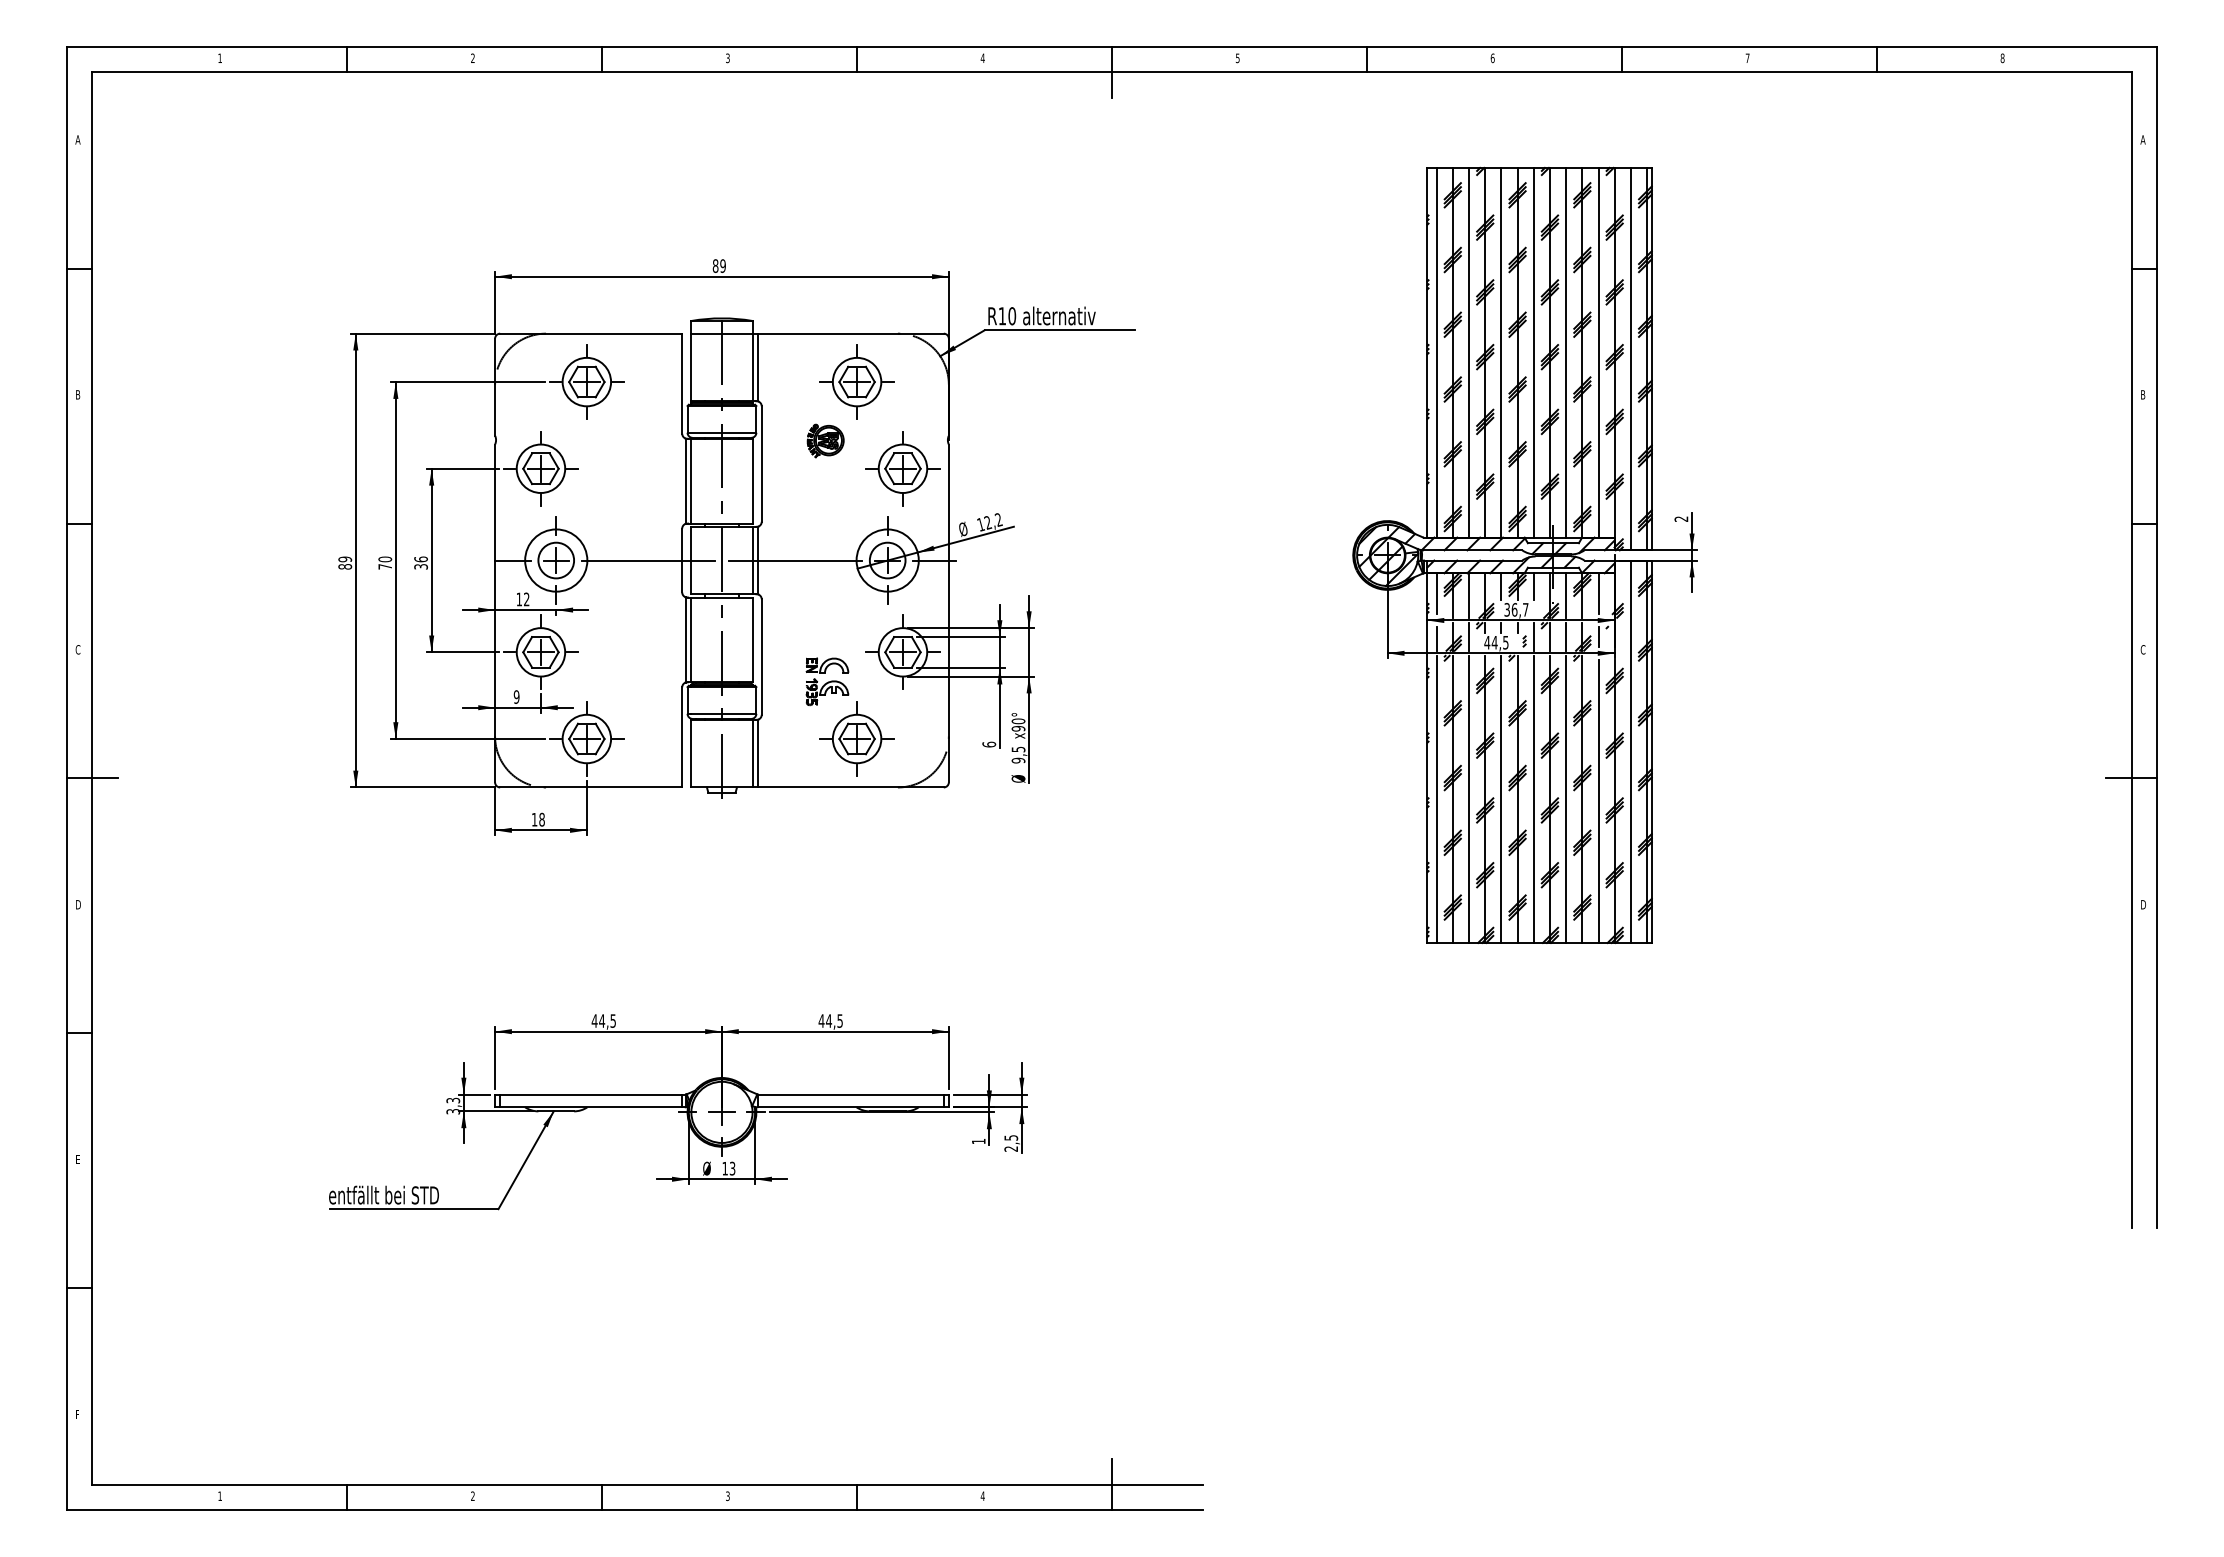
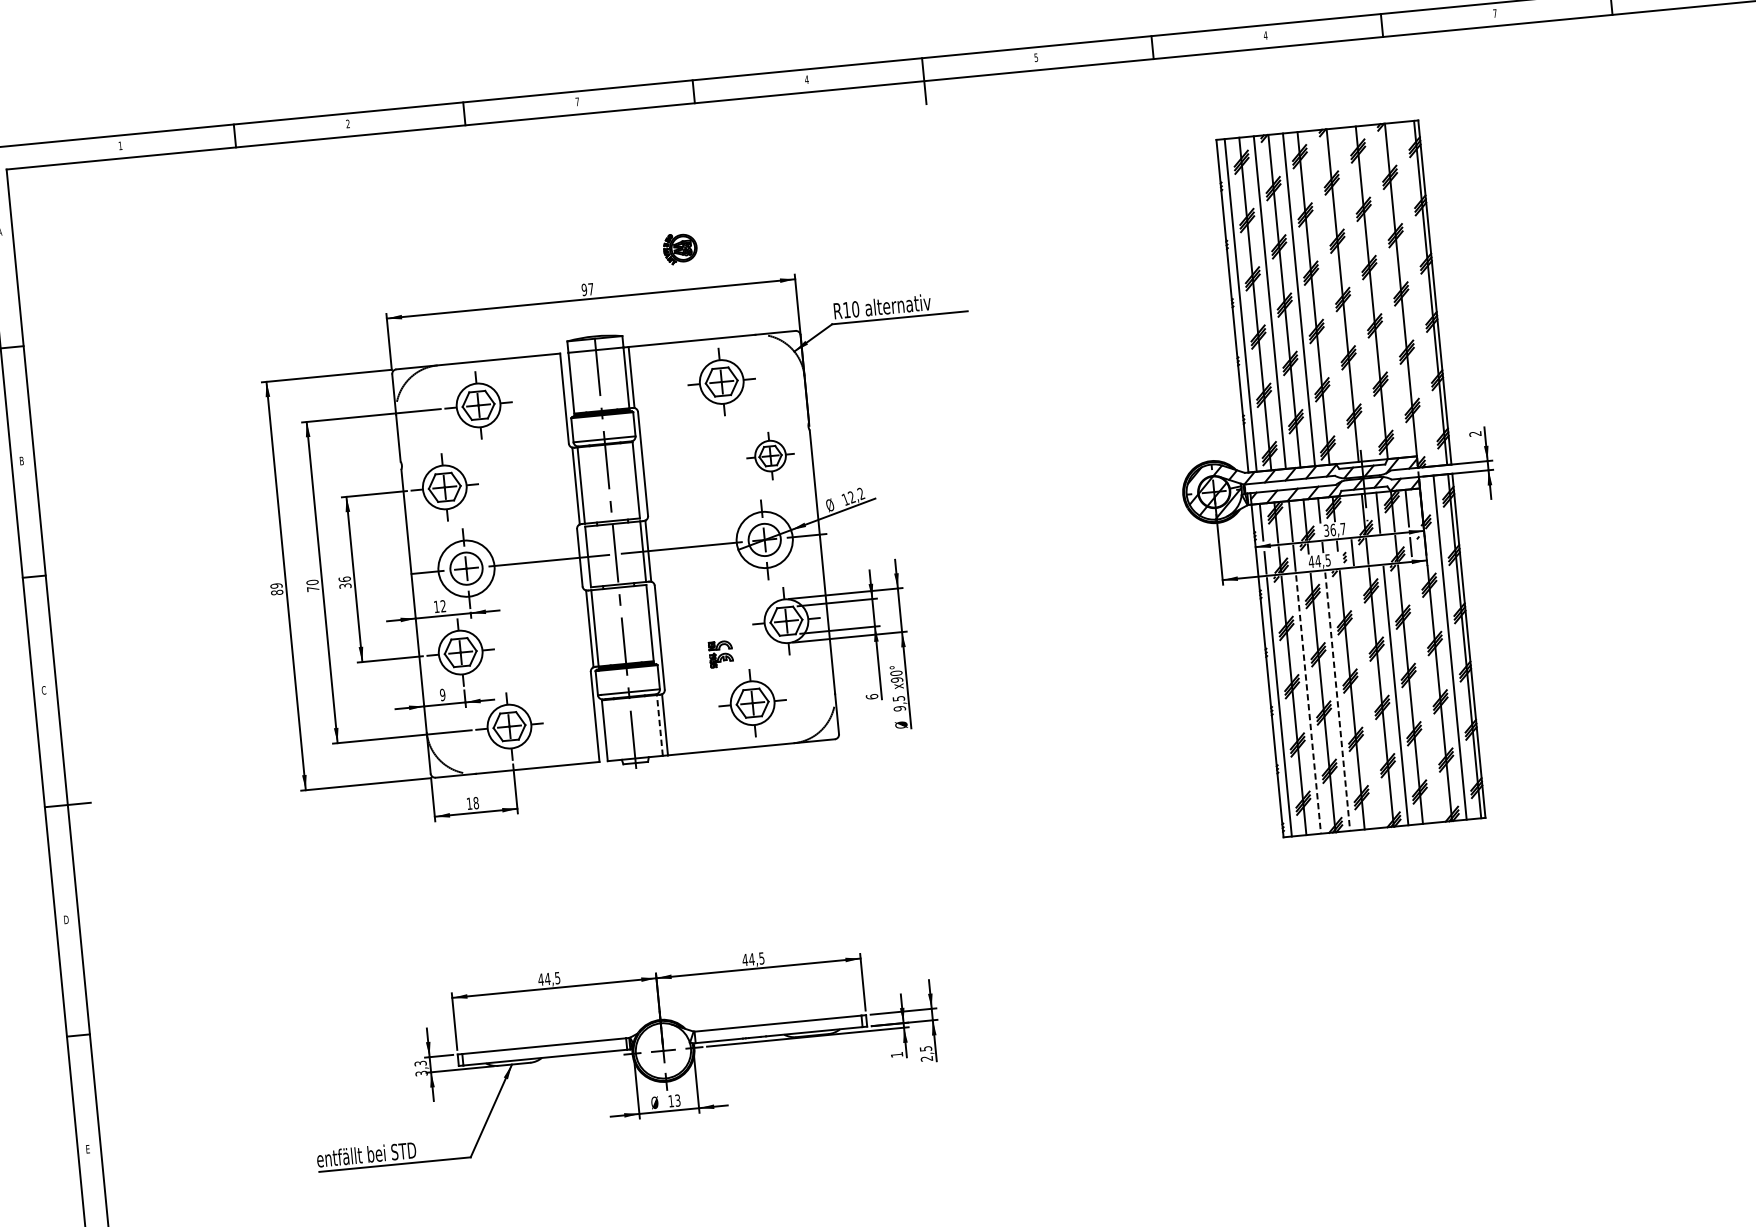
text: (727, 58) -> (577, 102), 3 -> 7
text: (1492, 58) -> (1265, 35), 6 -> 4
text: (718, 265) -> (586, 289), 89 -> 97
line: (1533, 352) -> (1327, 296), removed
line: (1566, 352) -> (1357, 293), removed
line: (1598, 352) -> (1386, 291), removed
line: (1630, 358) -> (1415, 293), removed
part: (825, 440) -> (680, 248), moved
part: (902, 468) -> (770, 455), size x0.7
line: (1533, 586) -> (1348, 507), removed
line: (1566, 636) -> (1382, 549), removed
part: (827, 681) -> (721, 654), size x0.6
line: (752, 753) -> (659, 725), solid -> dashed
line: (1533, 798) -> (1366, 698), removed
line: (1469, 799) -> (1308, 704), solid -> dashed
line: (1501, 799) -> (1337, 701), solid -> dashed
line: (1598, 800) -> (1425, 694), removed

